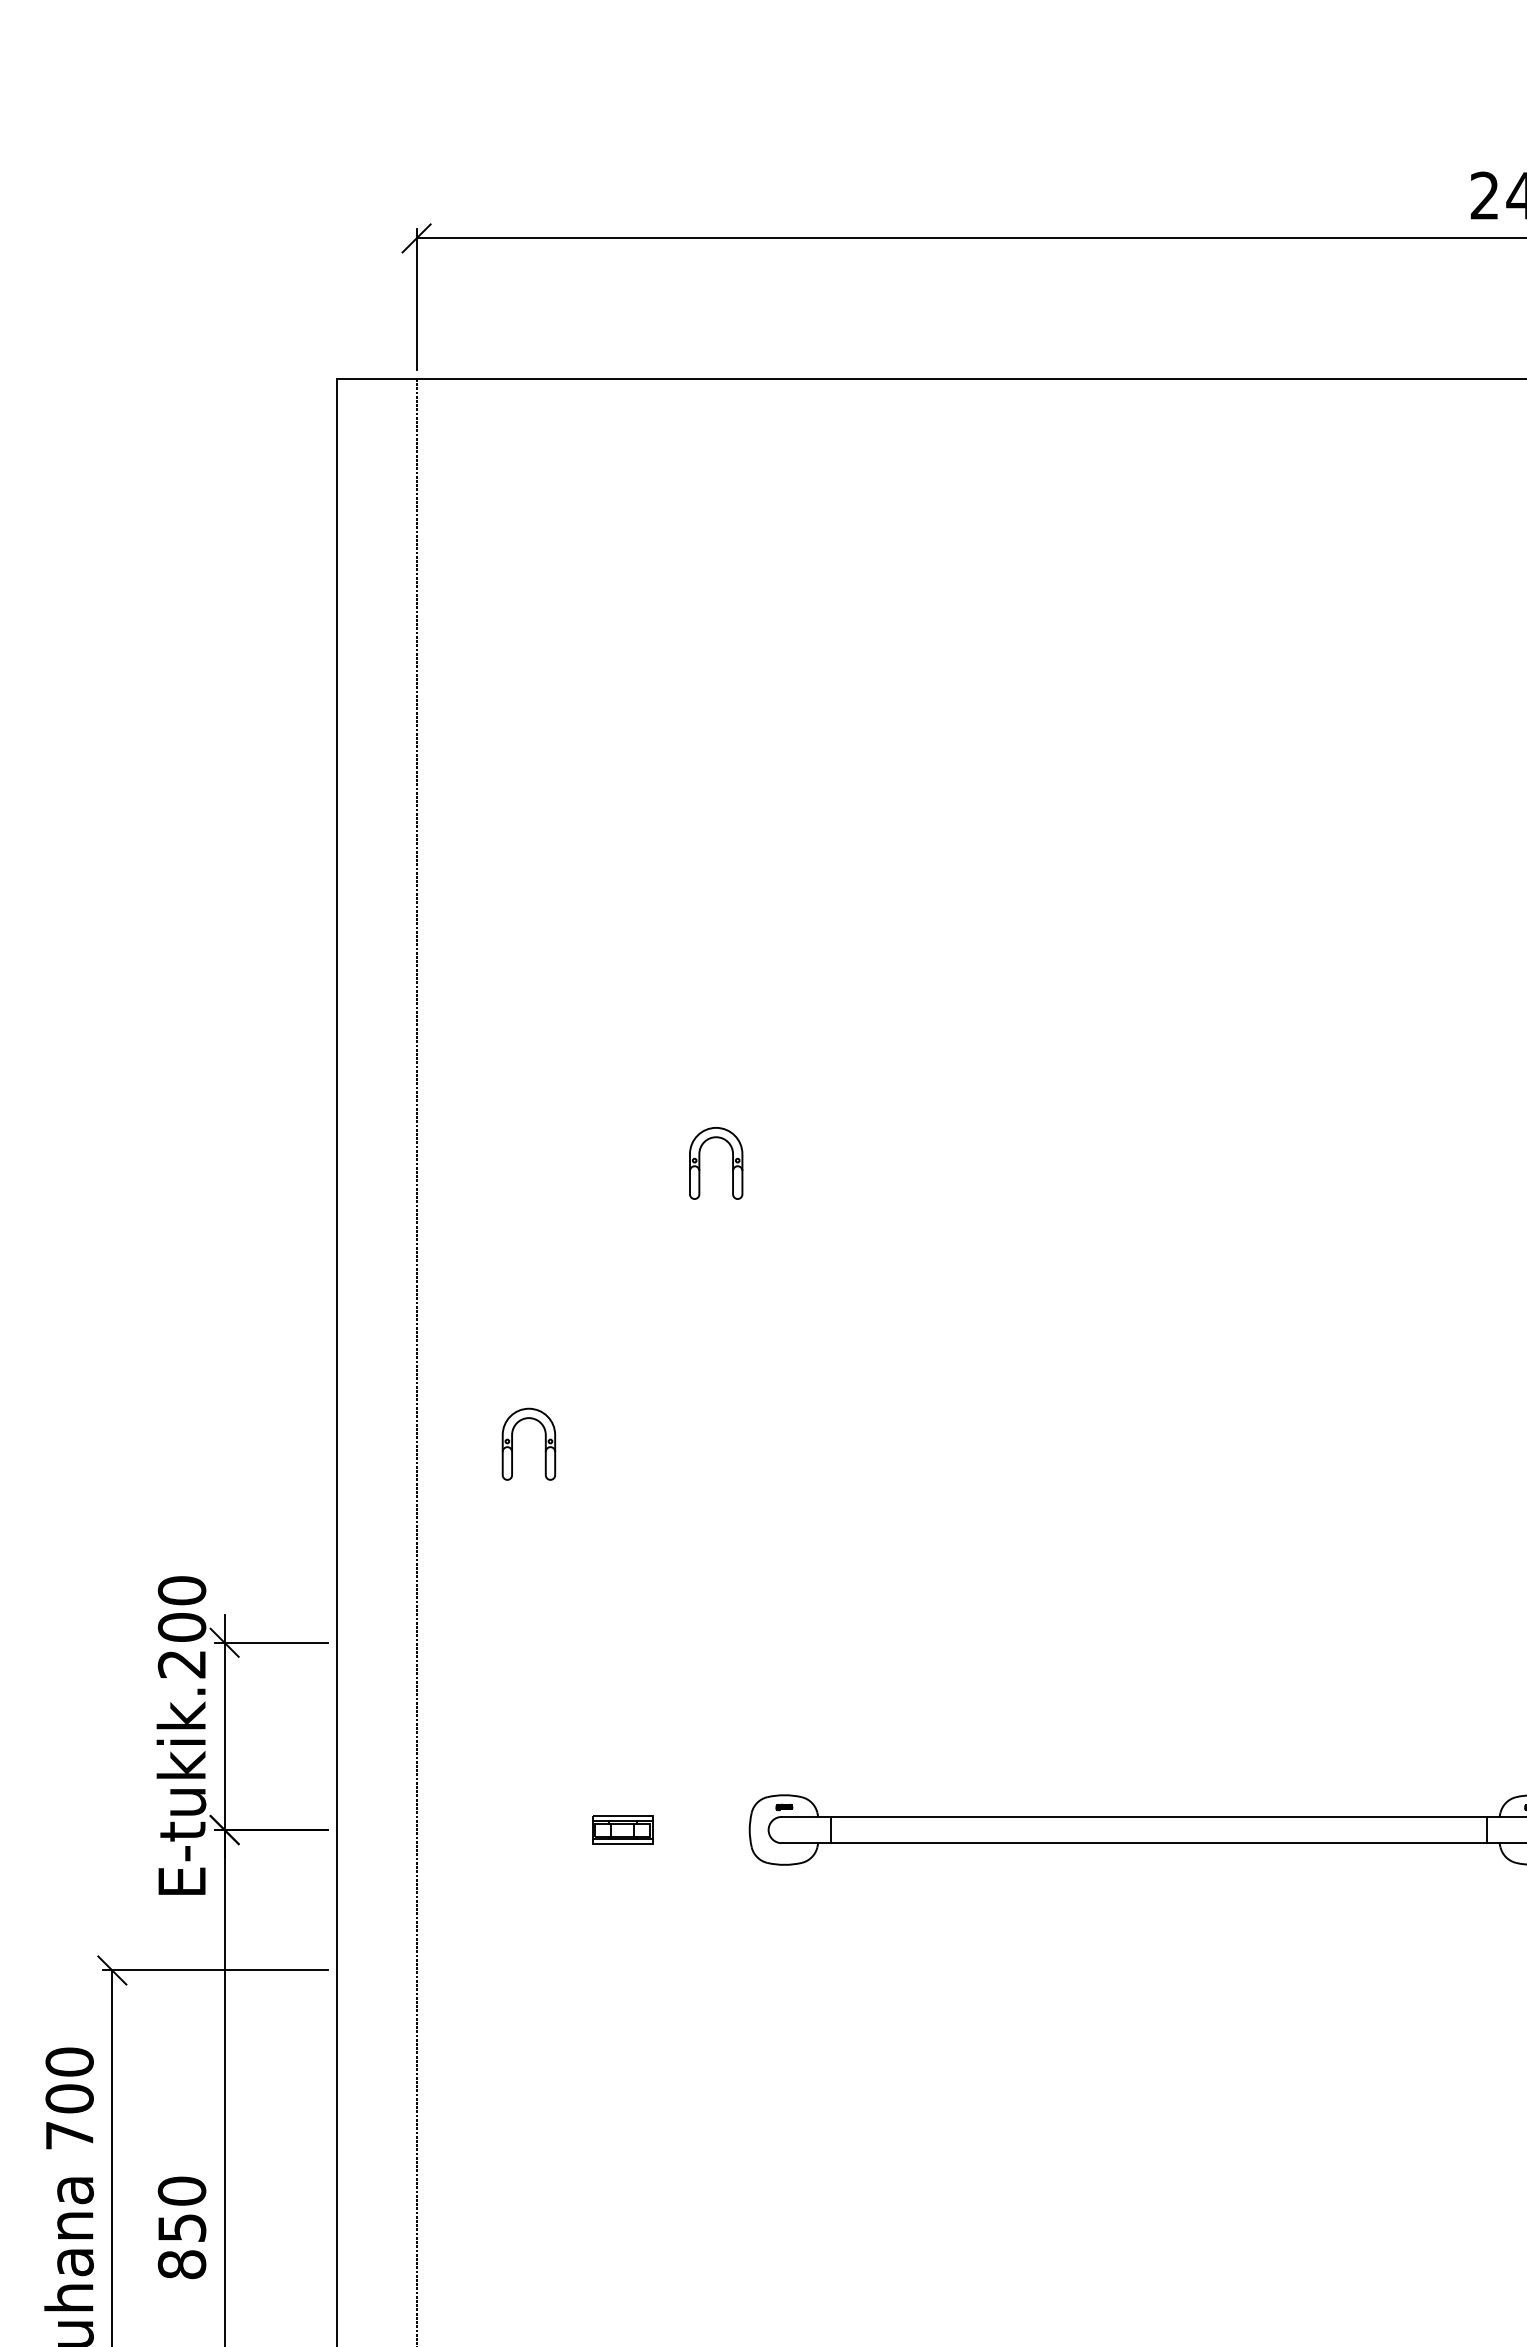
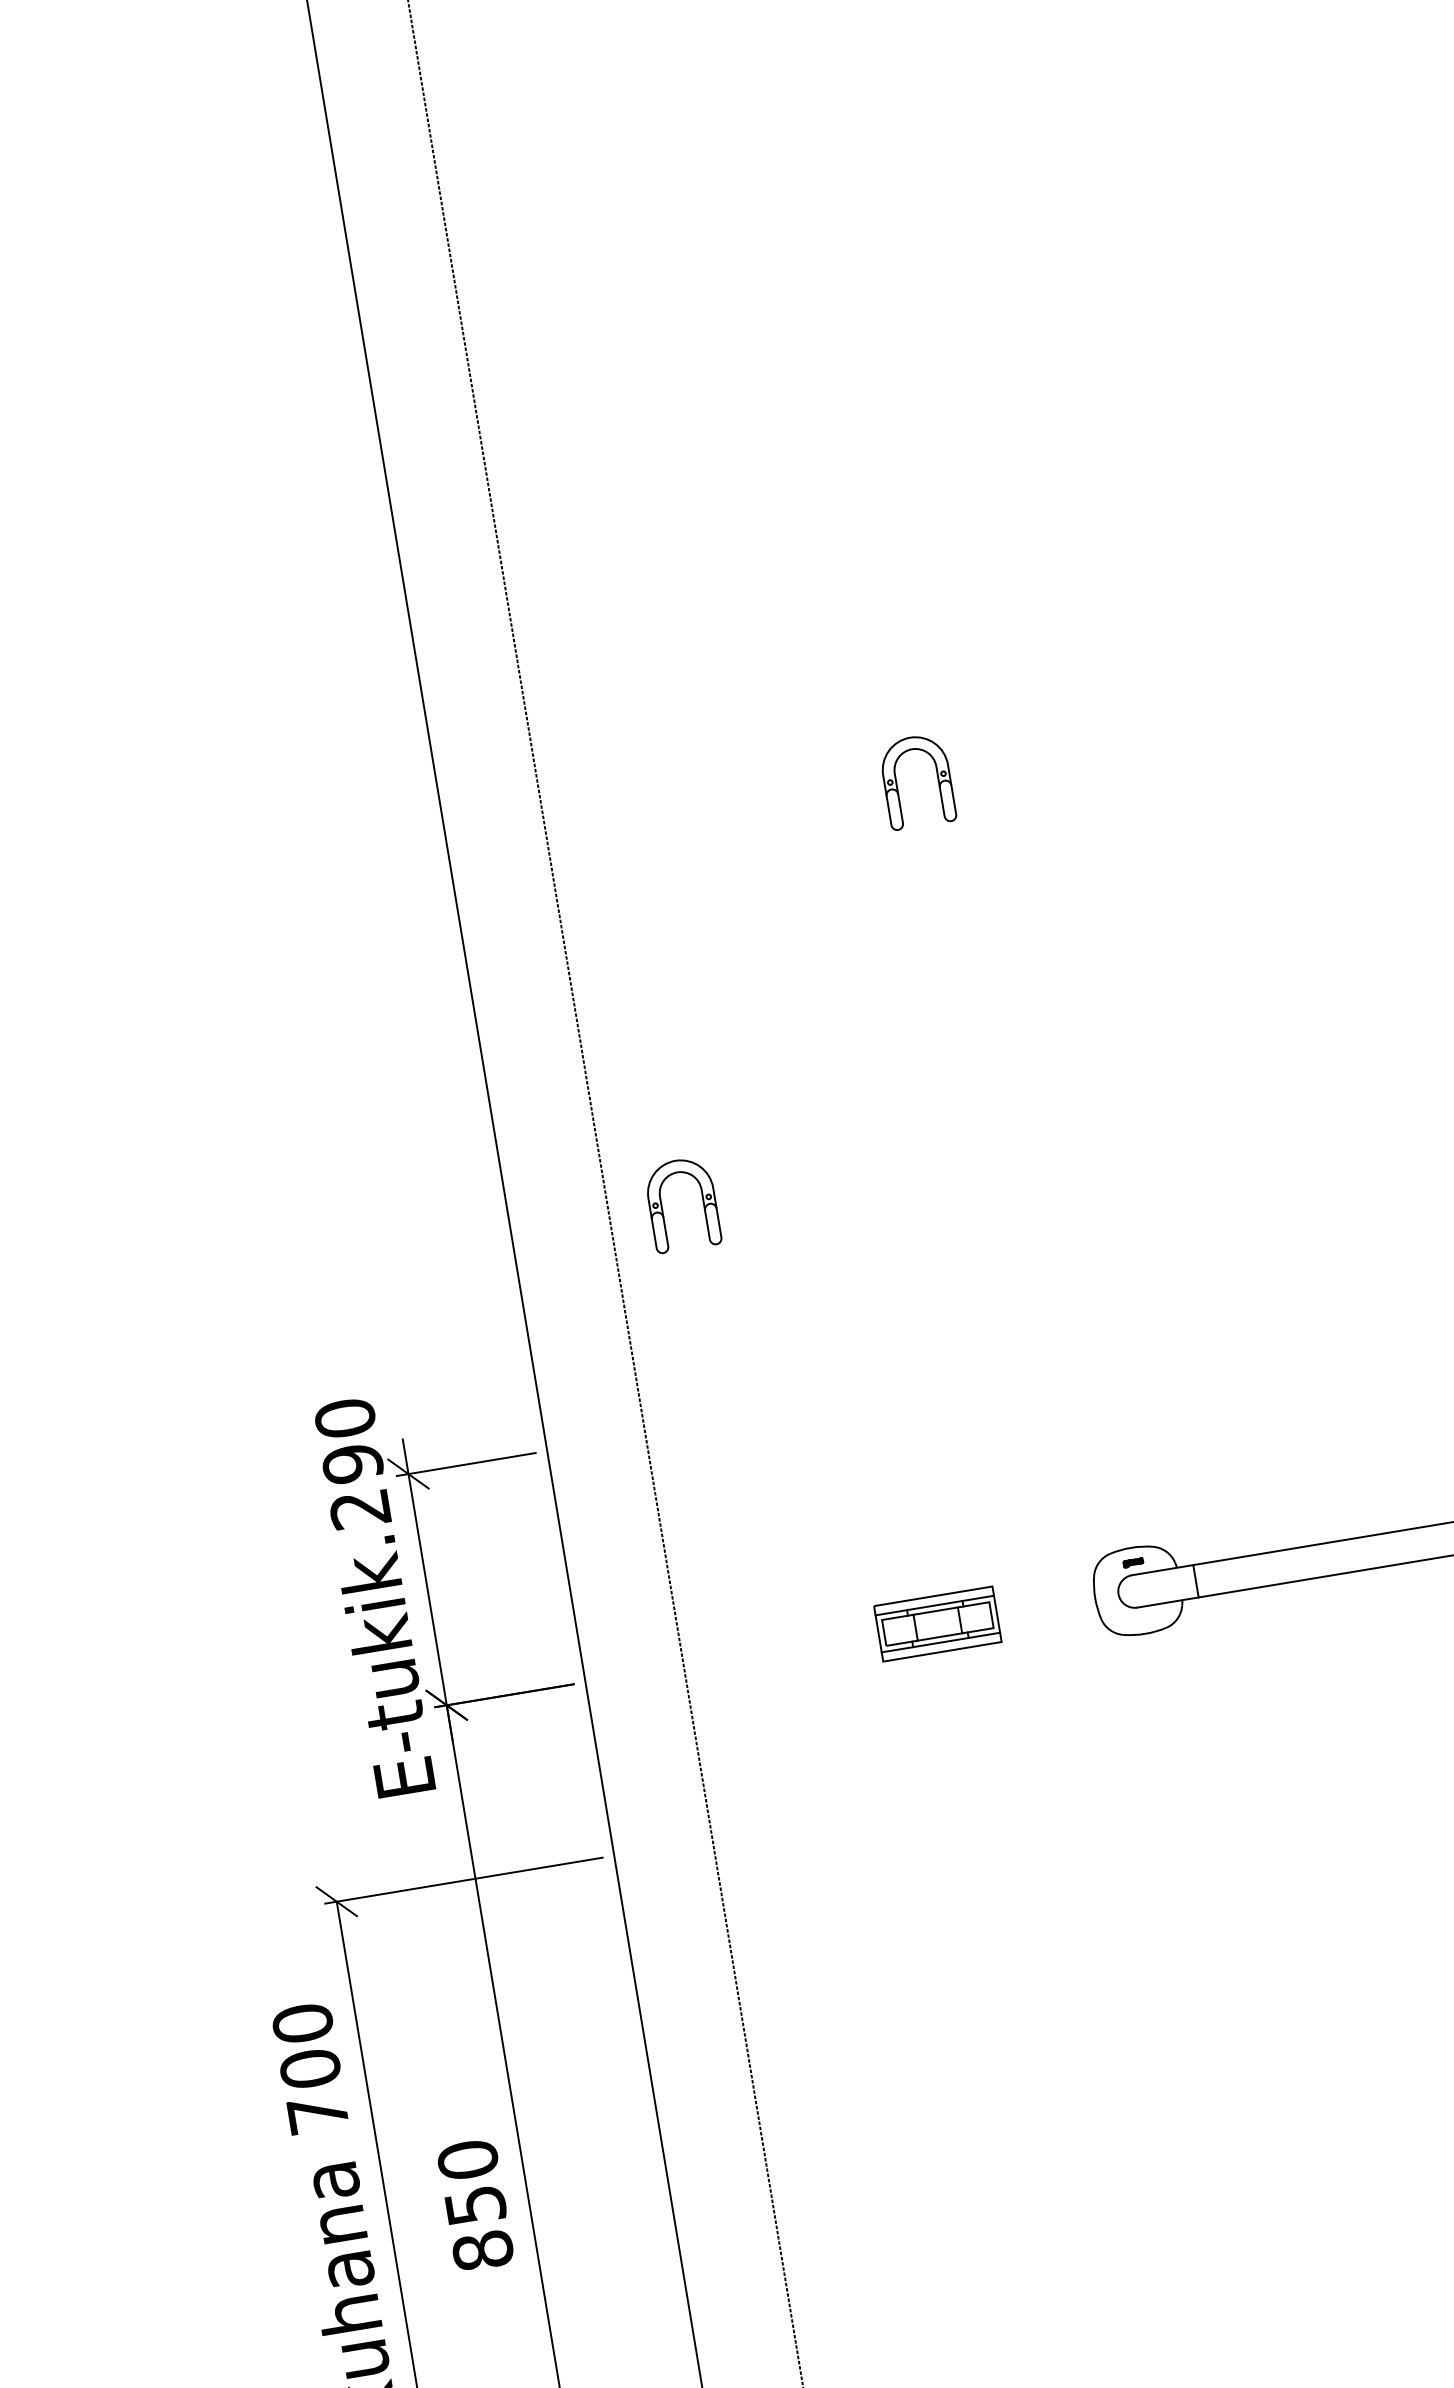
part: (512, 1443) -> (662, 1207), moved
text: (182, 1627) -> (353, 1463), E-tukik.200 -> E-tukik.290
part: (622, 1829) -> (937, 1623), size x1.6

